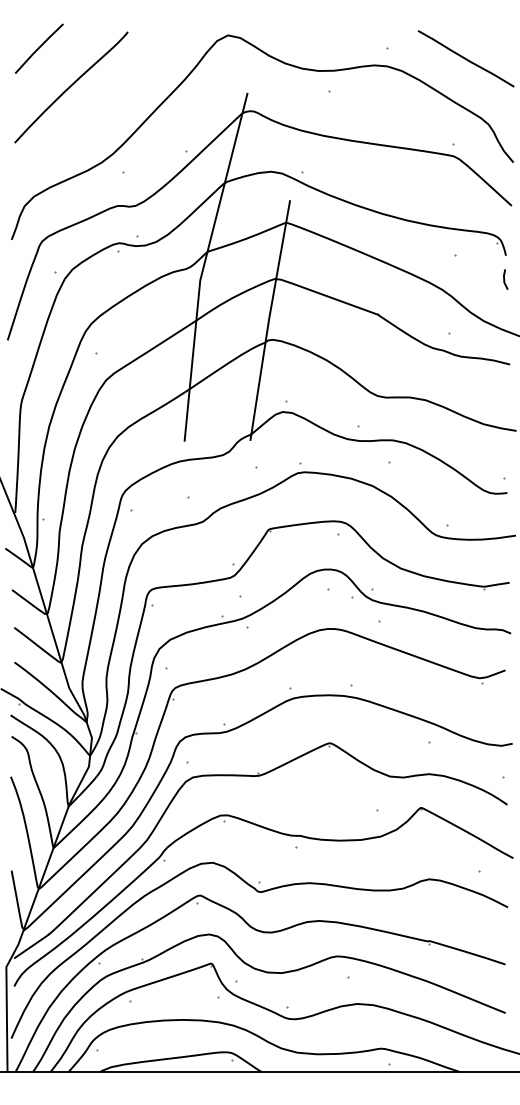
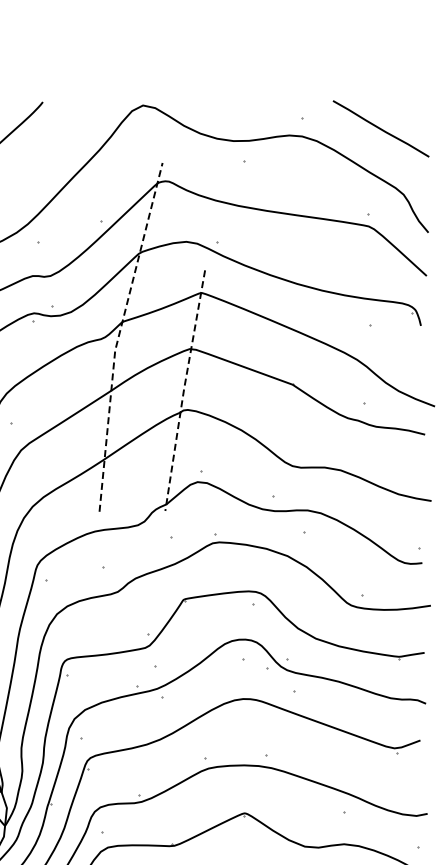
line: (204, 265) -> (119, 335), solid -> dashed
line: (505, 279) -> (420, 349), removed
line: (268, 320) -> (183, 390), solid -> dashed

